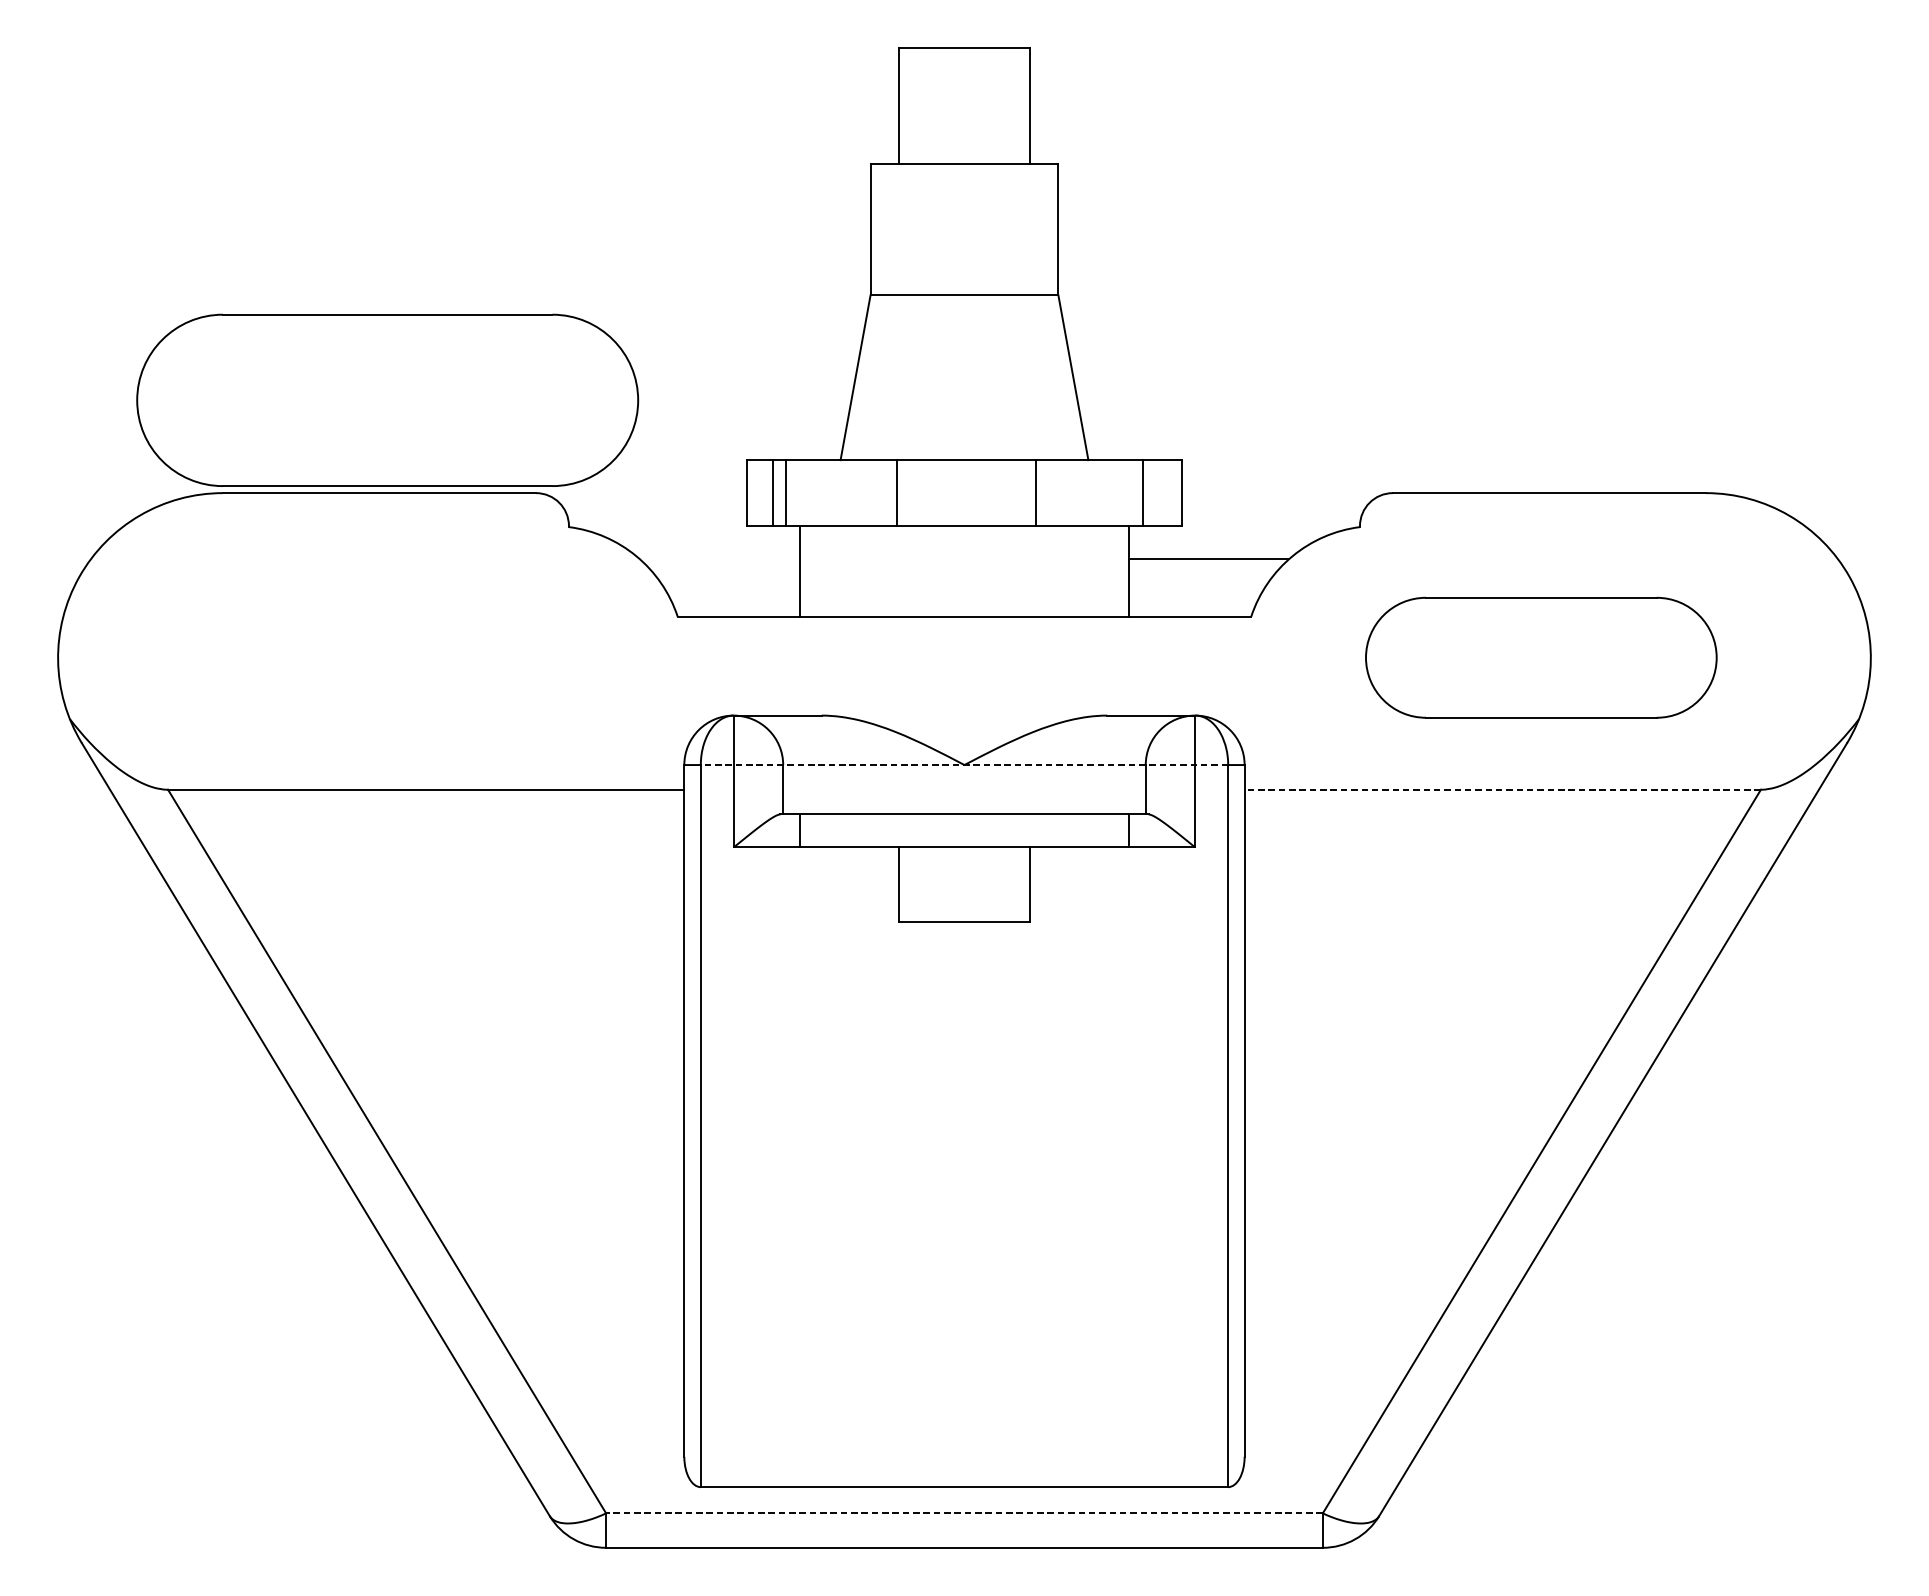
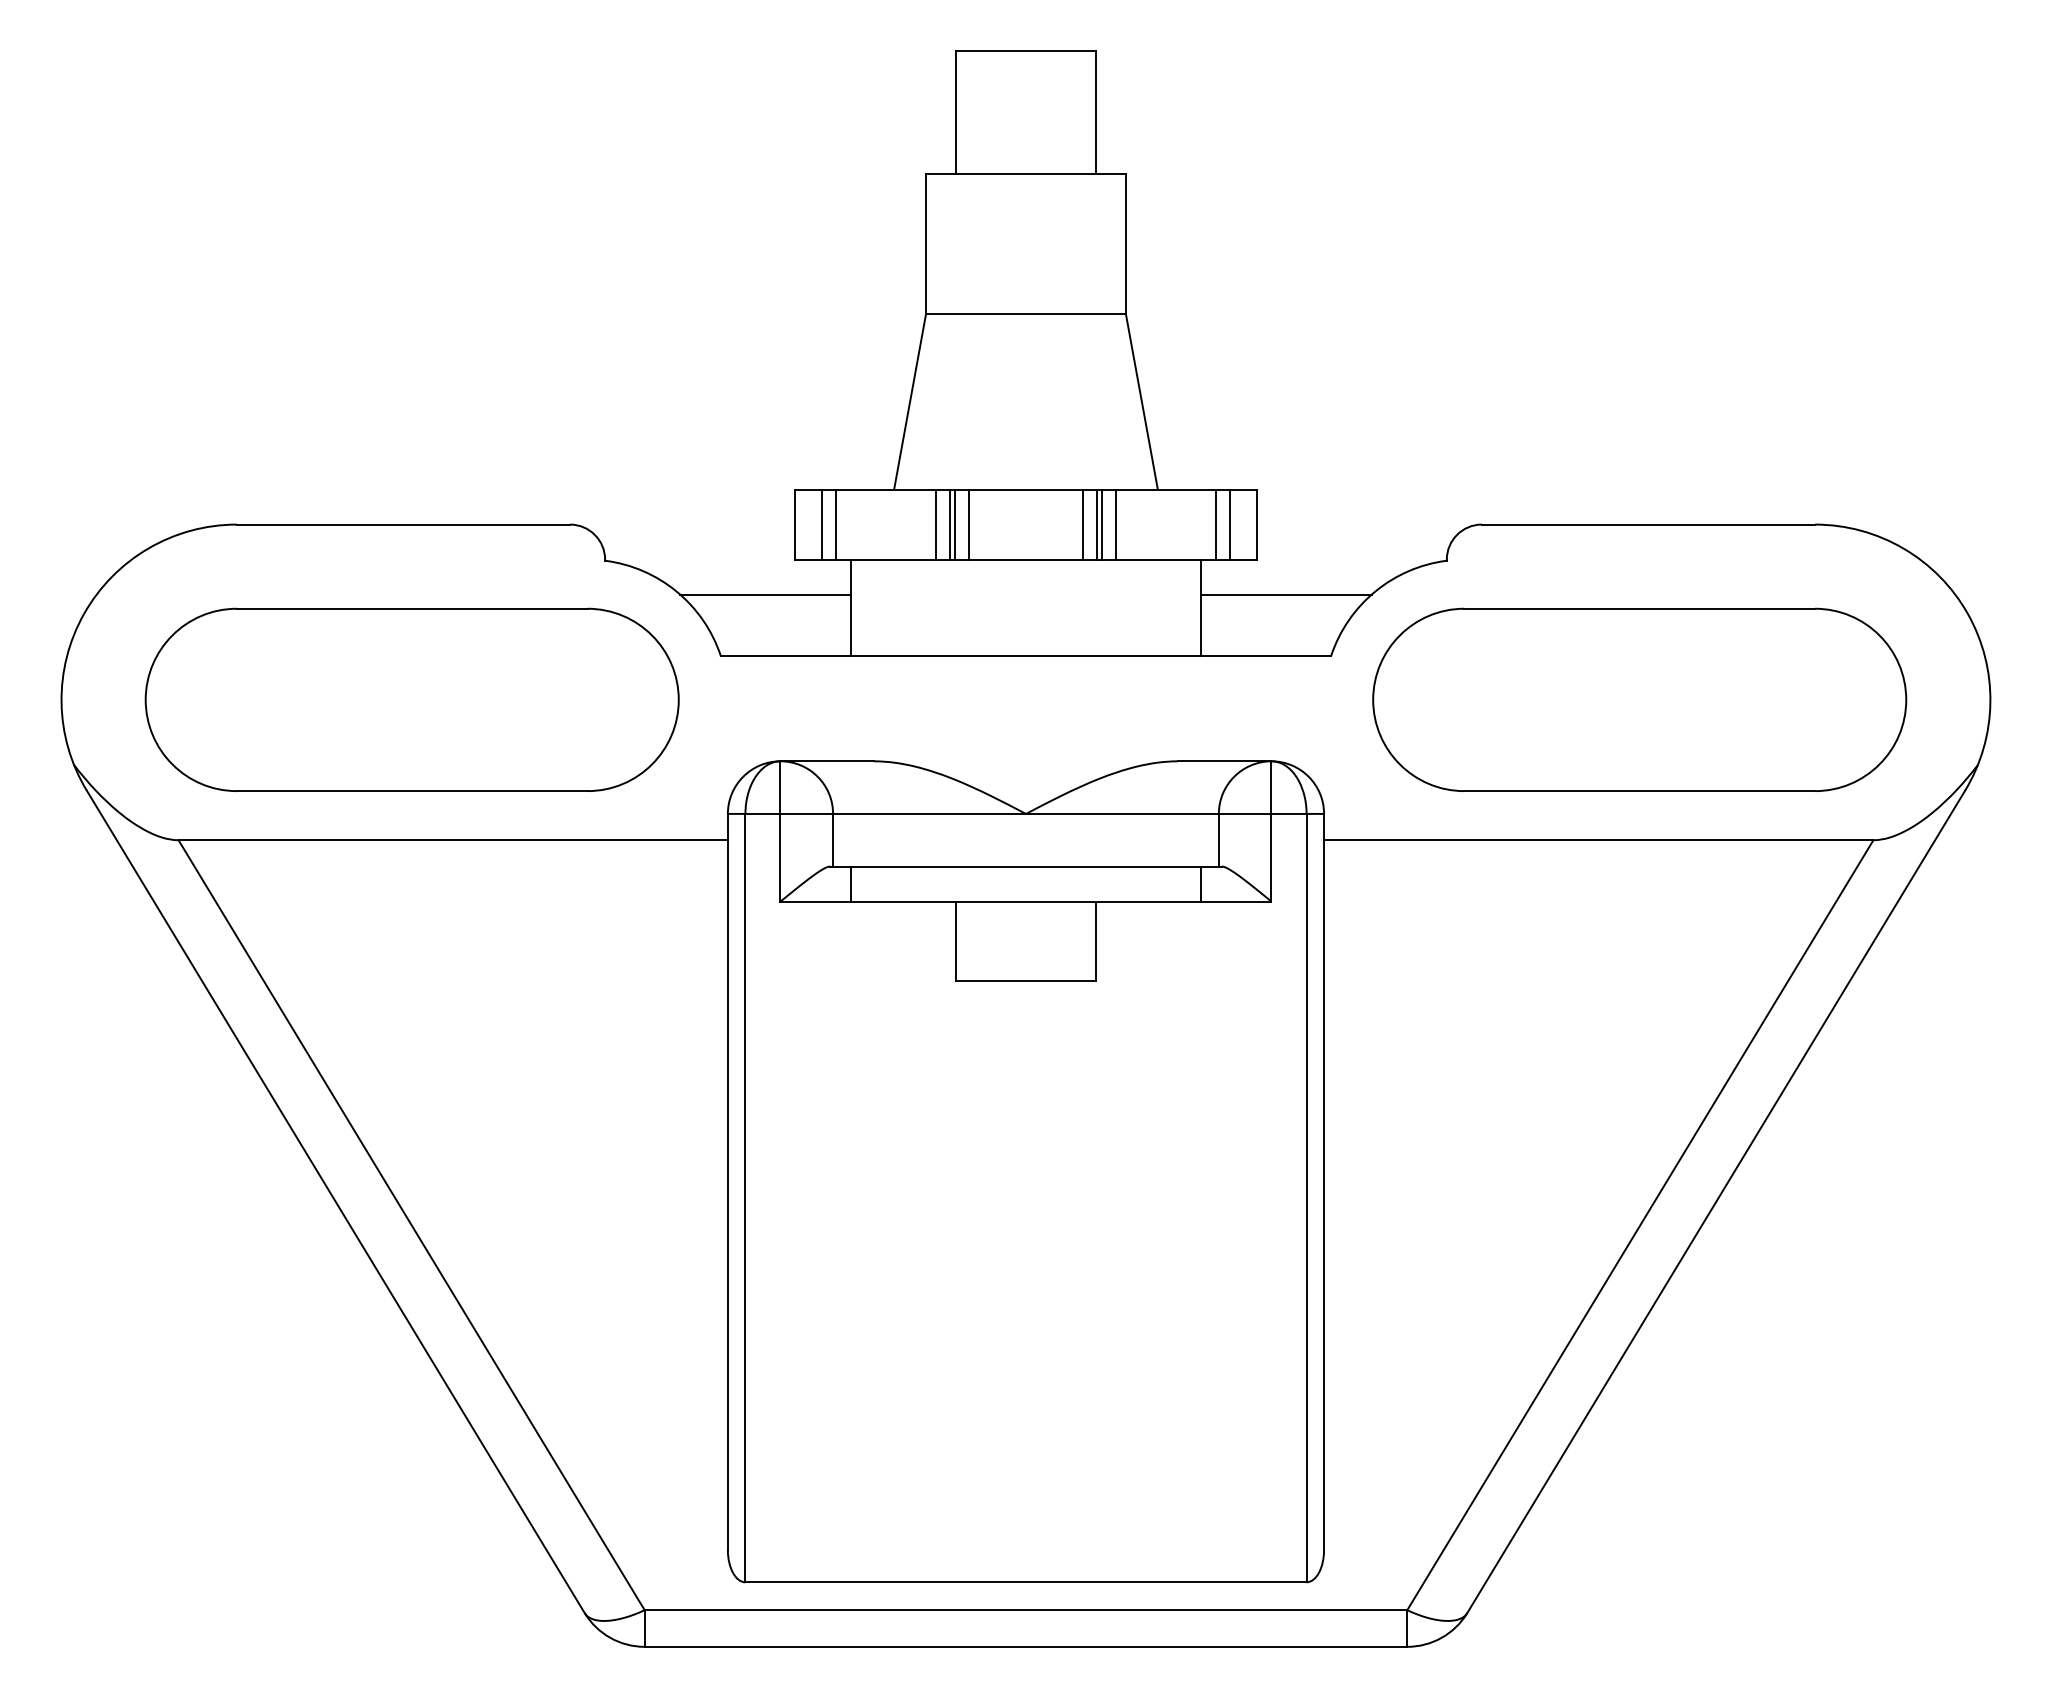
part: (386, 399) -> (411, 699), moved
line: (880, 493) -> (936, 524), added
line: (893, 493) -> (950, 524), added
line: (910, 493) -> (968, 524), added
line: (1018, 493) -> (1083, 524), added
line: (1031, 493) -> (1097, 524), added
line: (1048, 493) -> (1115, 524), added
line: (1155, 493) -> (1229, 524), added
line: (719, 558) -> (765, 594), added
part: (1541, 657) -> (1639, 699), size x1.43
line: (964, 764) -> (1025, 813), dashed -> solid
line: (1502, 790) -> (1598, 840), dashed -> solid
line: (964, 1513) -> (1025, 1610), dashed -> solid

